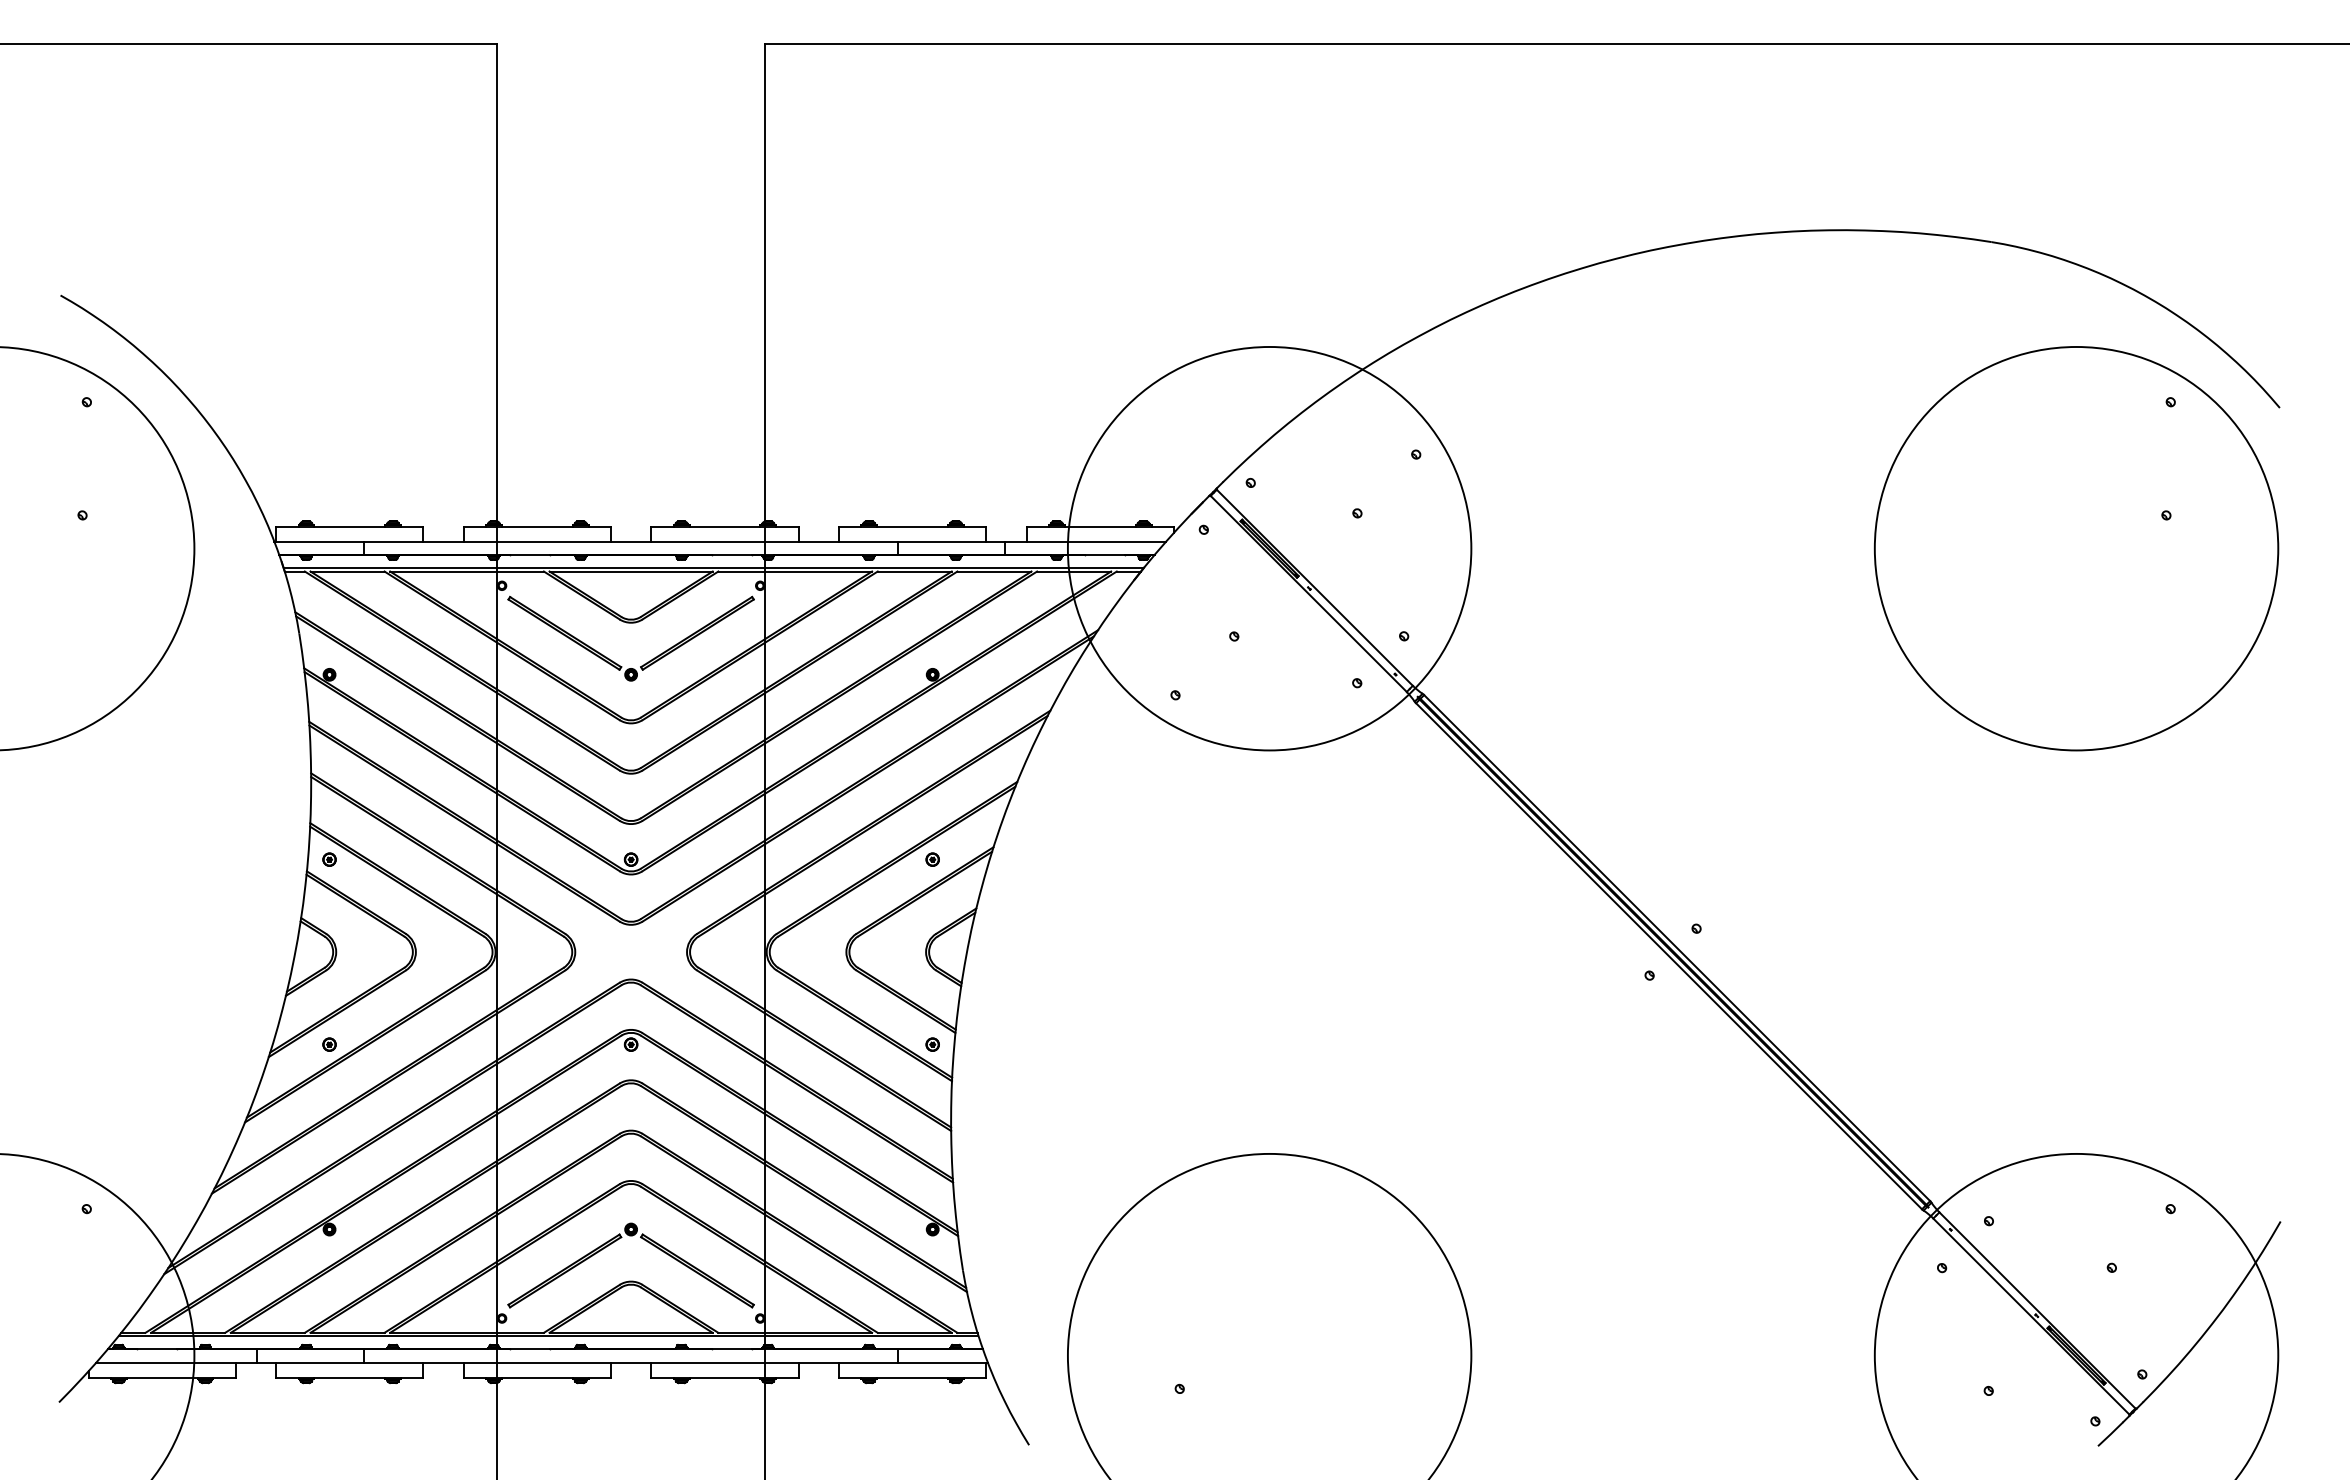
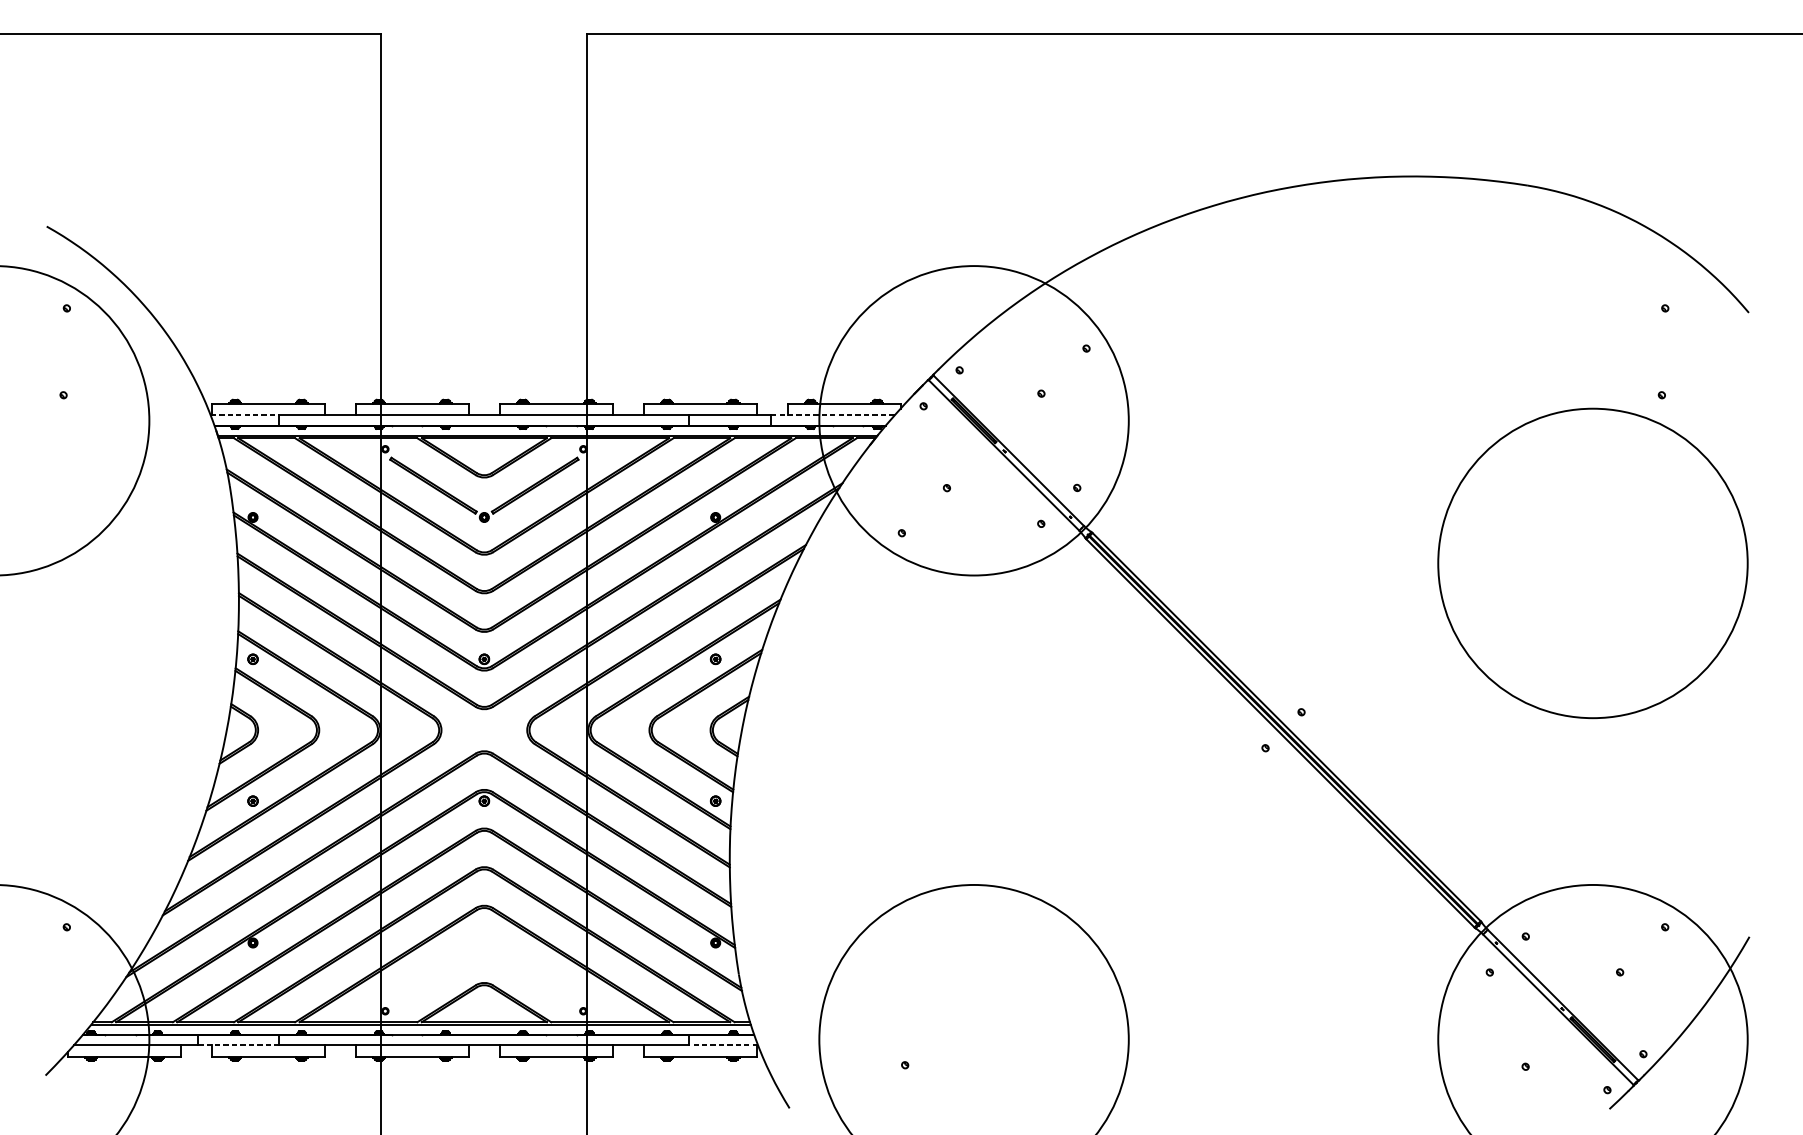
line: (319, 541) -> (245, 415), solid -> dashed
line: (1085, 541) -> (832, 415), solid -> dashed
circle: (2076, 548) -> (1592, 563), moved
part: (616, 1241) -> (473, 952), removed
line: (310, 1362) -> (238, 1044), solid -> dashed
line: (943, 1362) -> (723, 1044), solid -> dashed

